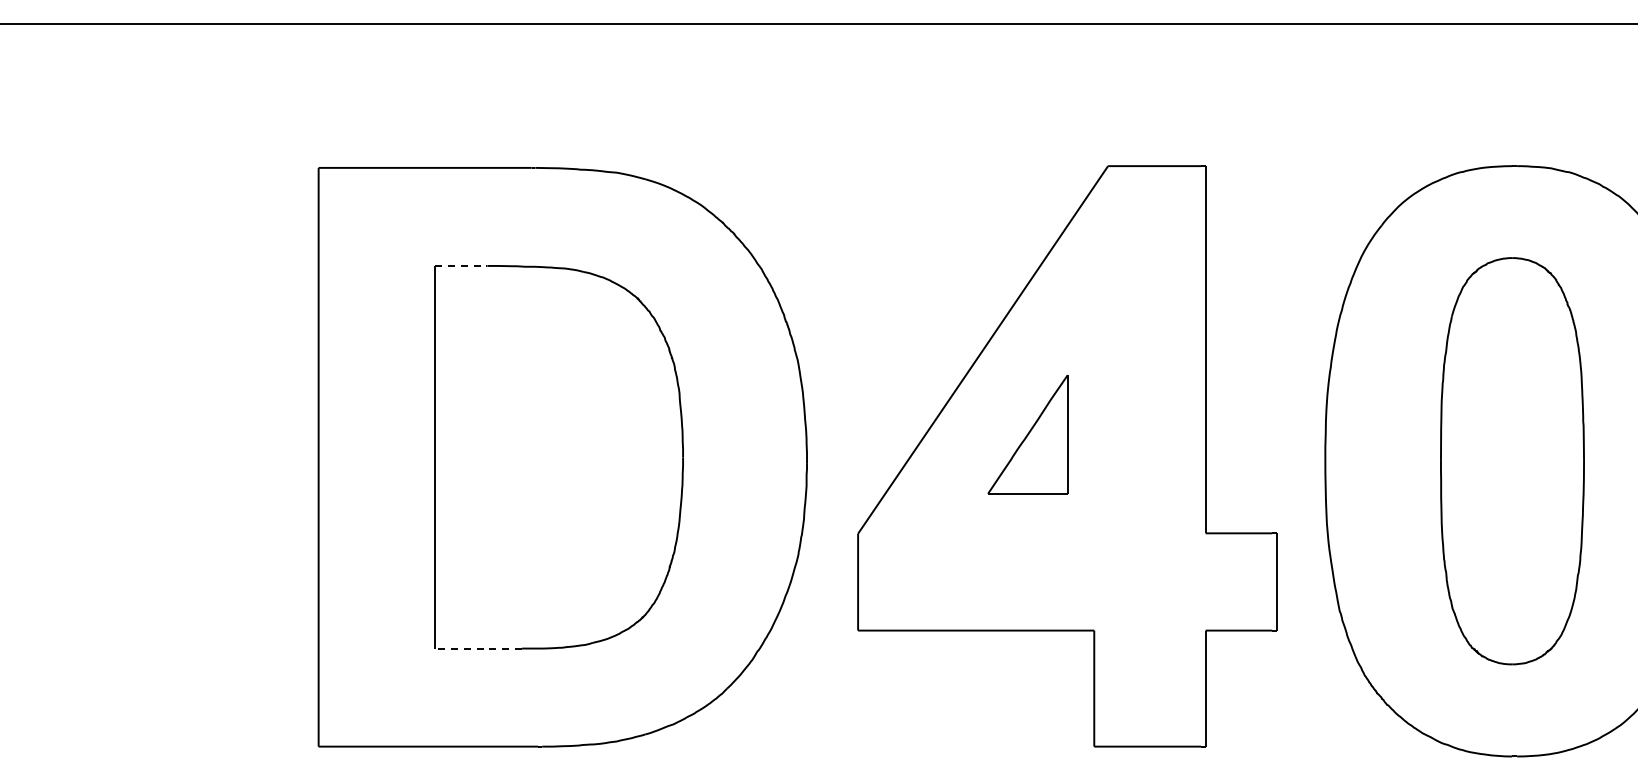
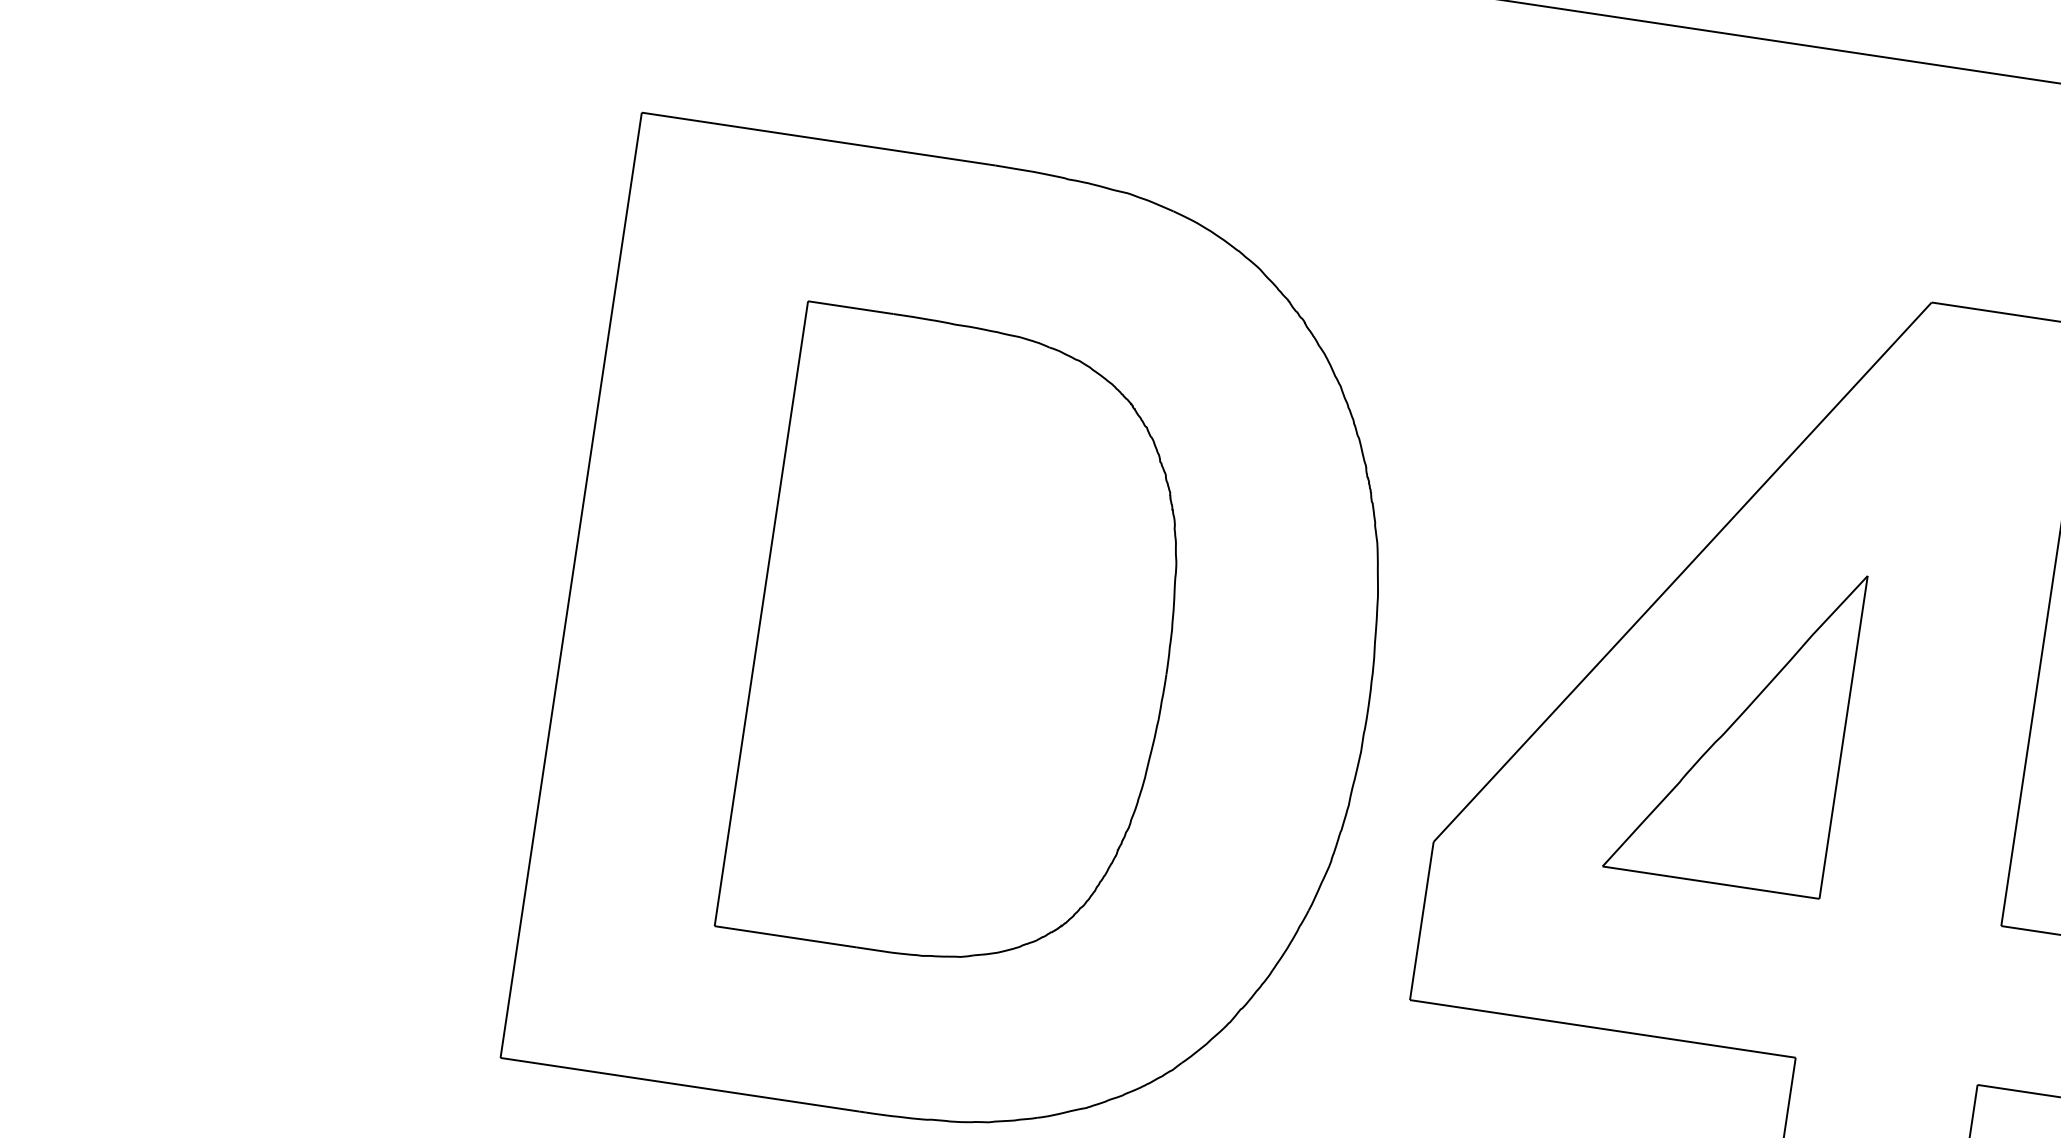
line: (461, 265) -> (851, 306), dashed -> solid
part: (1027, 434) -> (1734, 721), size x1.67
line: (478, 648) -> (785, 936), dashed -> solid

